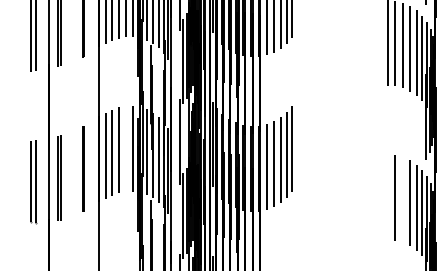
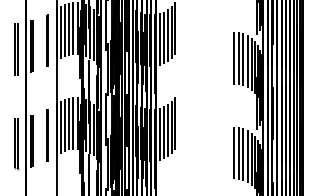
line: (126, 147) -> (73, 122), added
line: (386, 196) -> (233, 152), added
line: (403, 199) -> (243, 154), added

